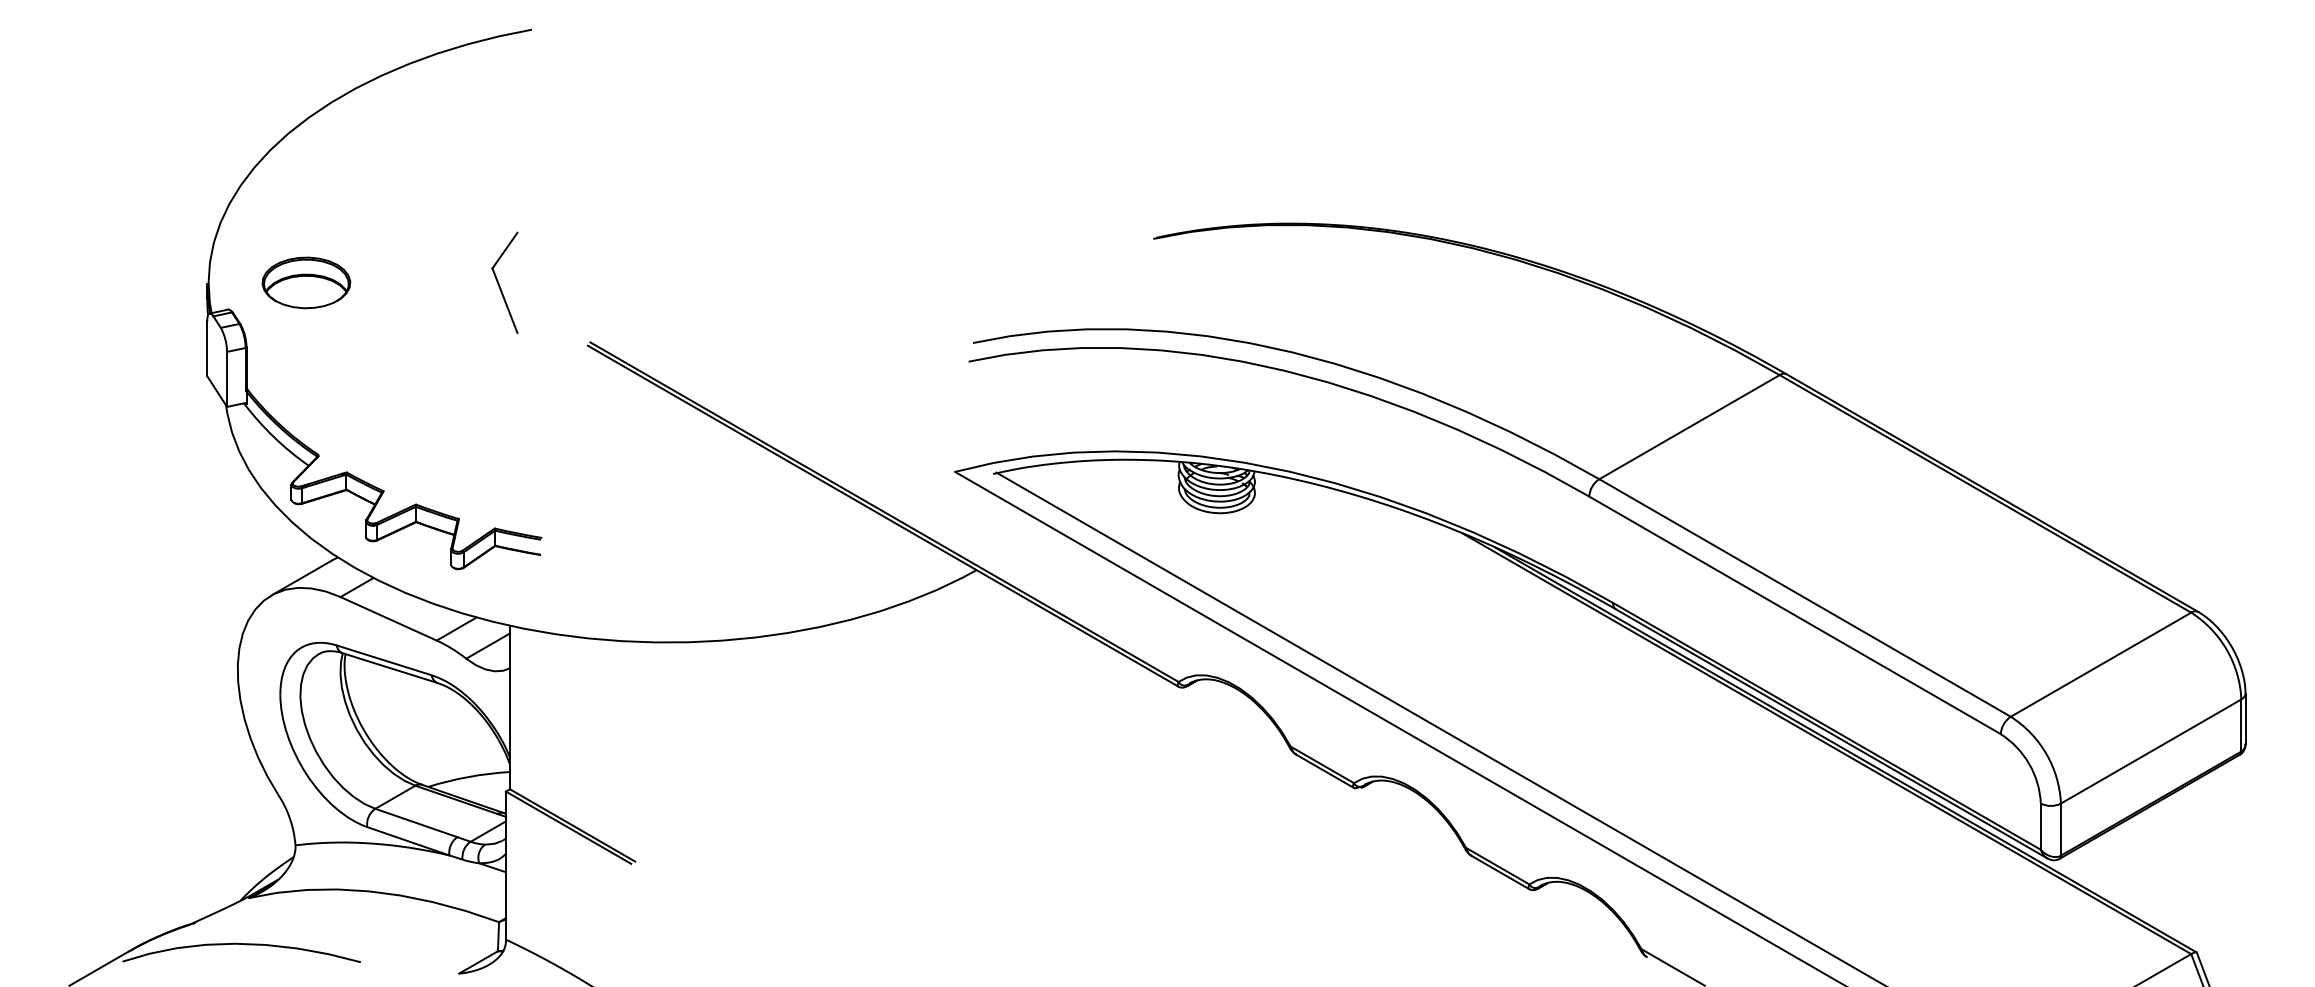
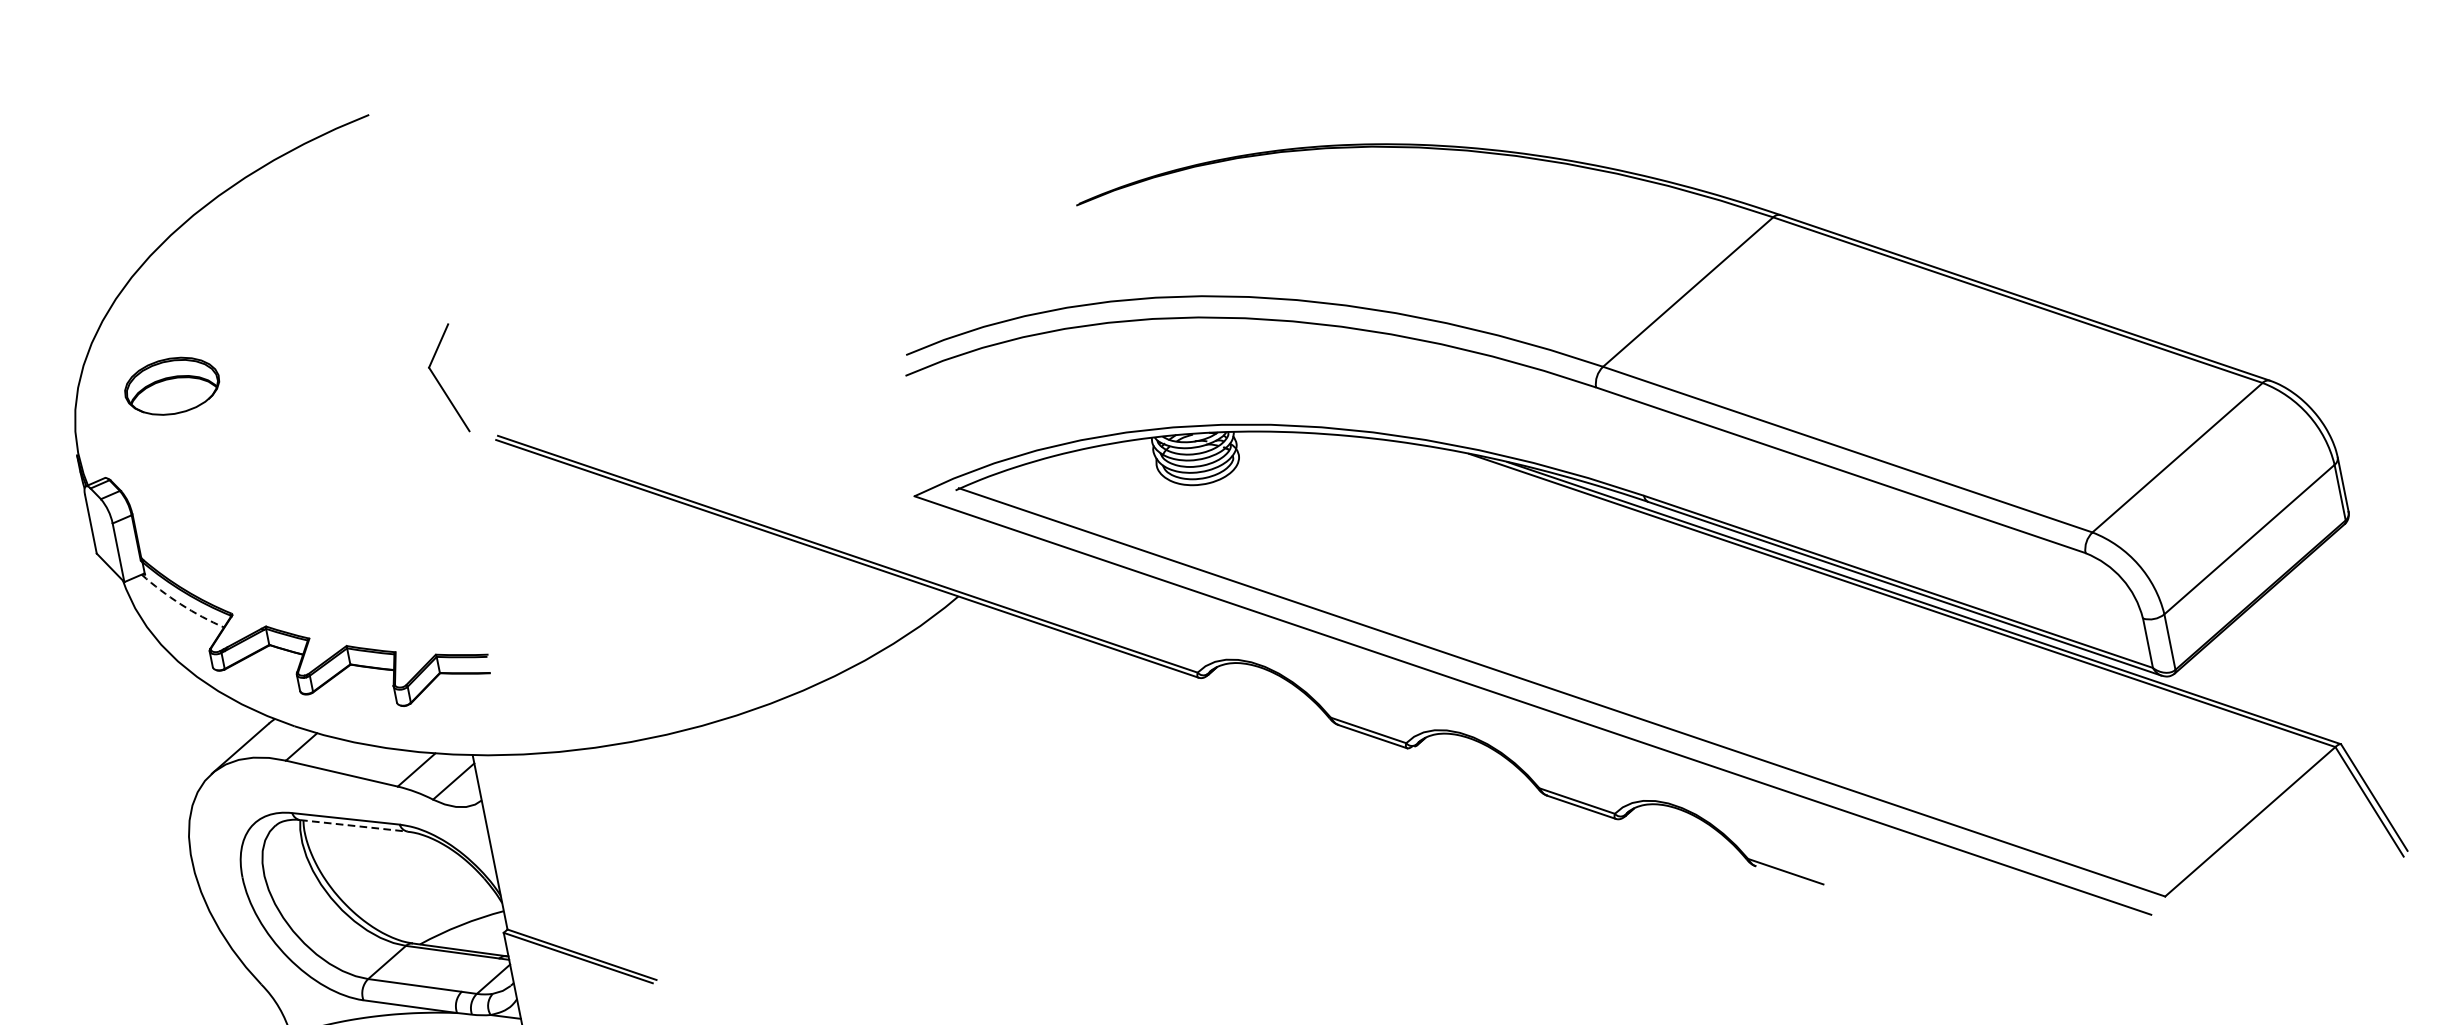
part: (306, 282) -> (172, 385), moved
part: (504, 282) -> (444, 380), moved
arc: (274, 437) -> (181, 604), solid -> dashed
line: (390, 668) -> (354, 826), solid -> dashed

